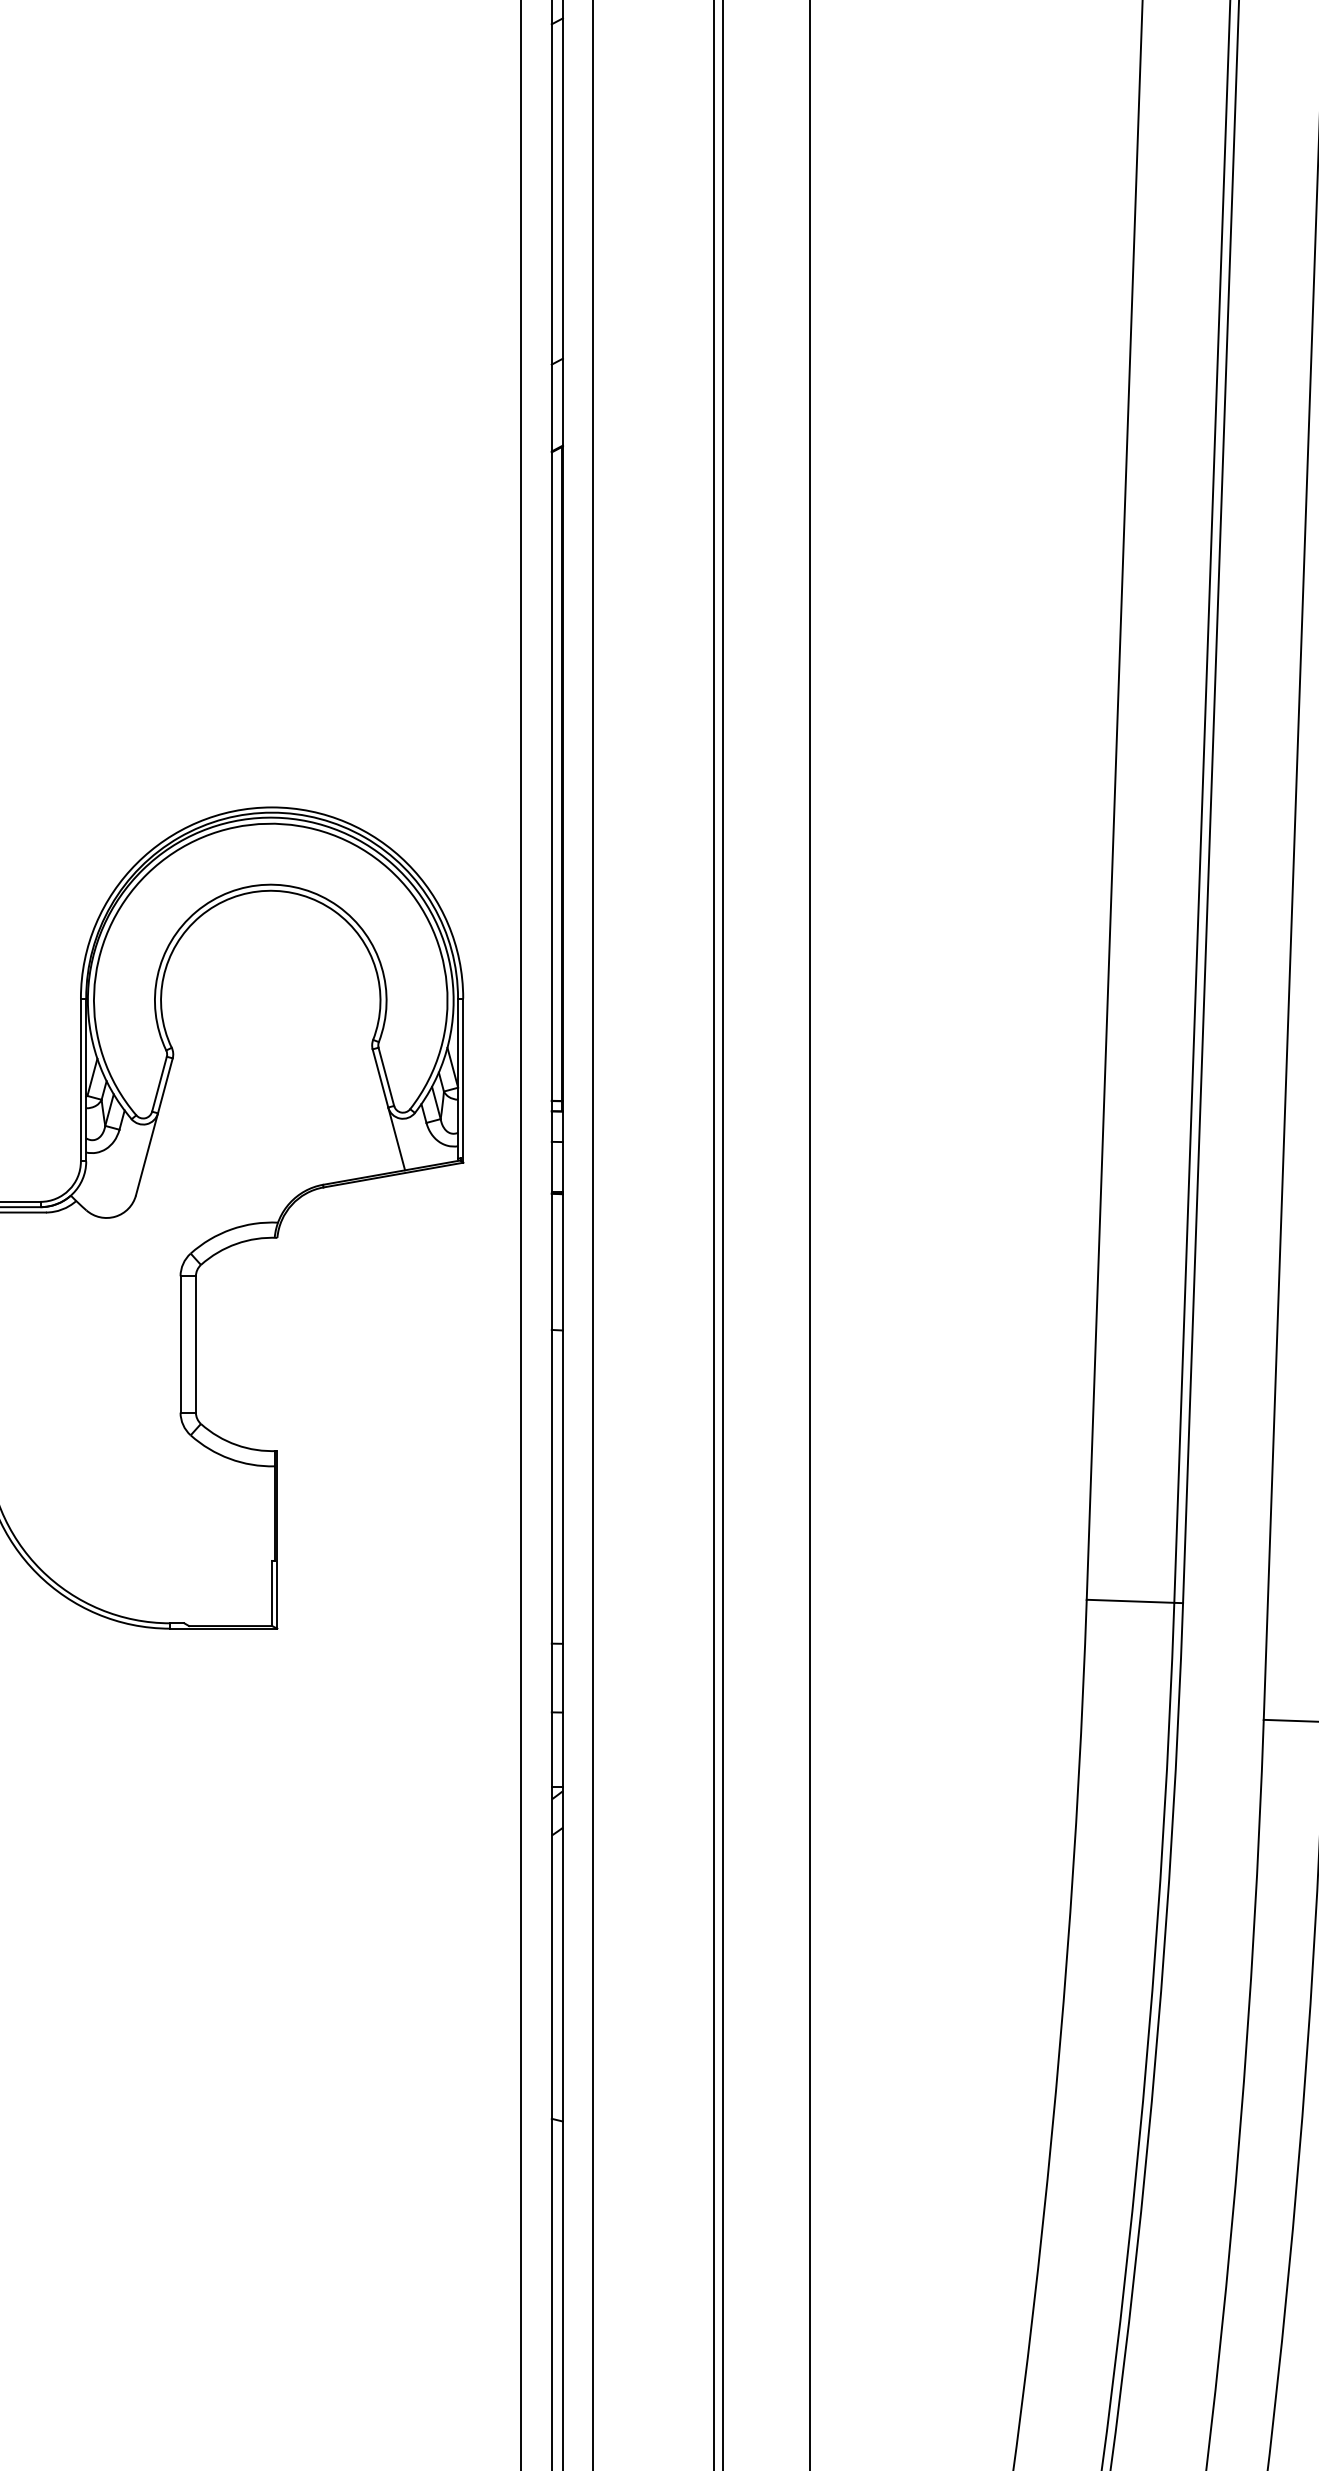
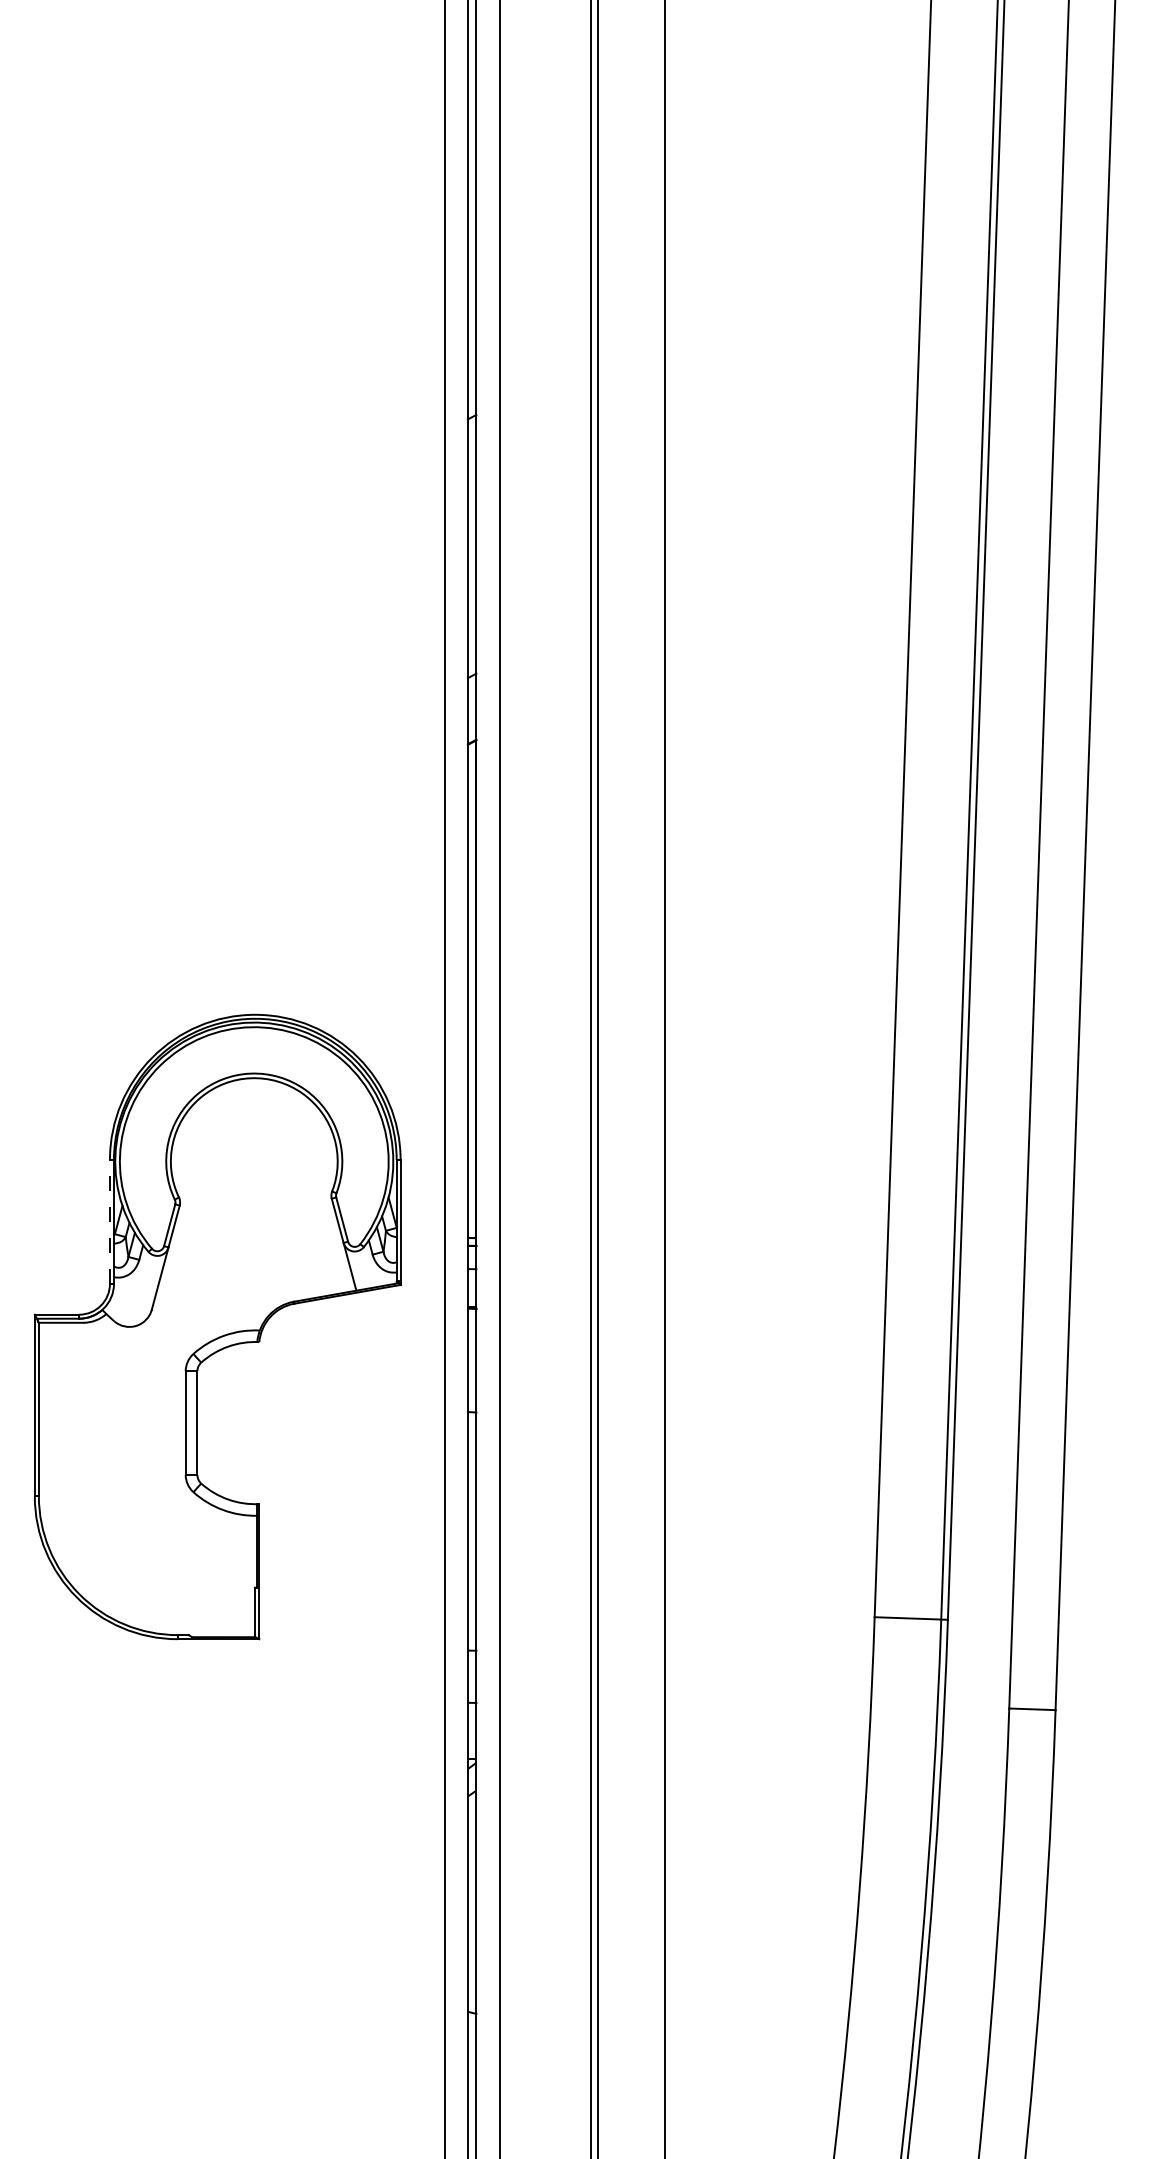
line: (80, 1080) -> (109, 1222), solid -> dashed

